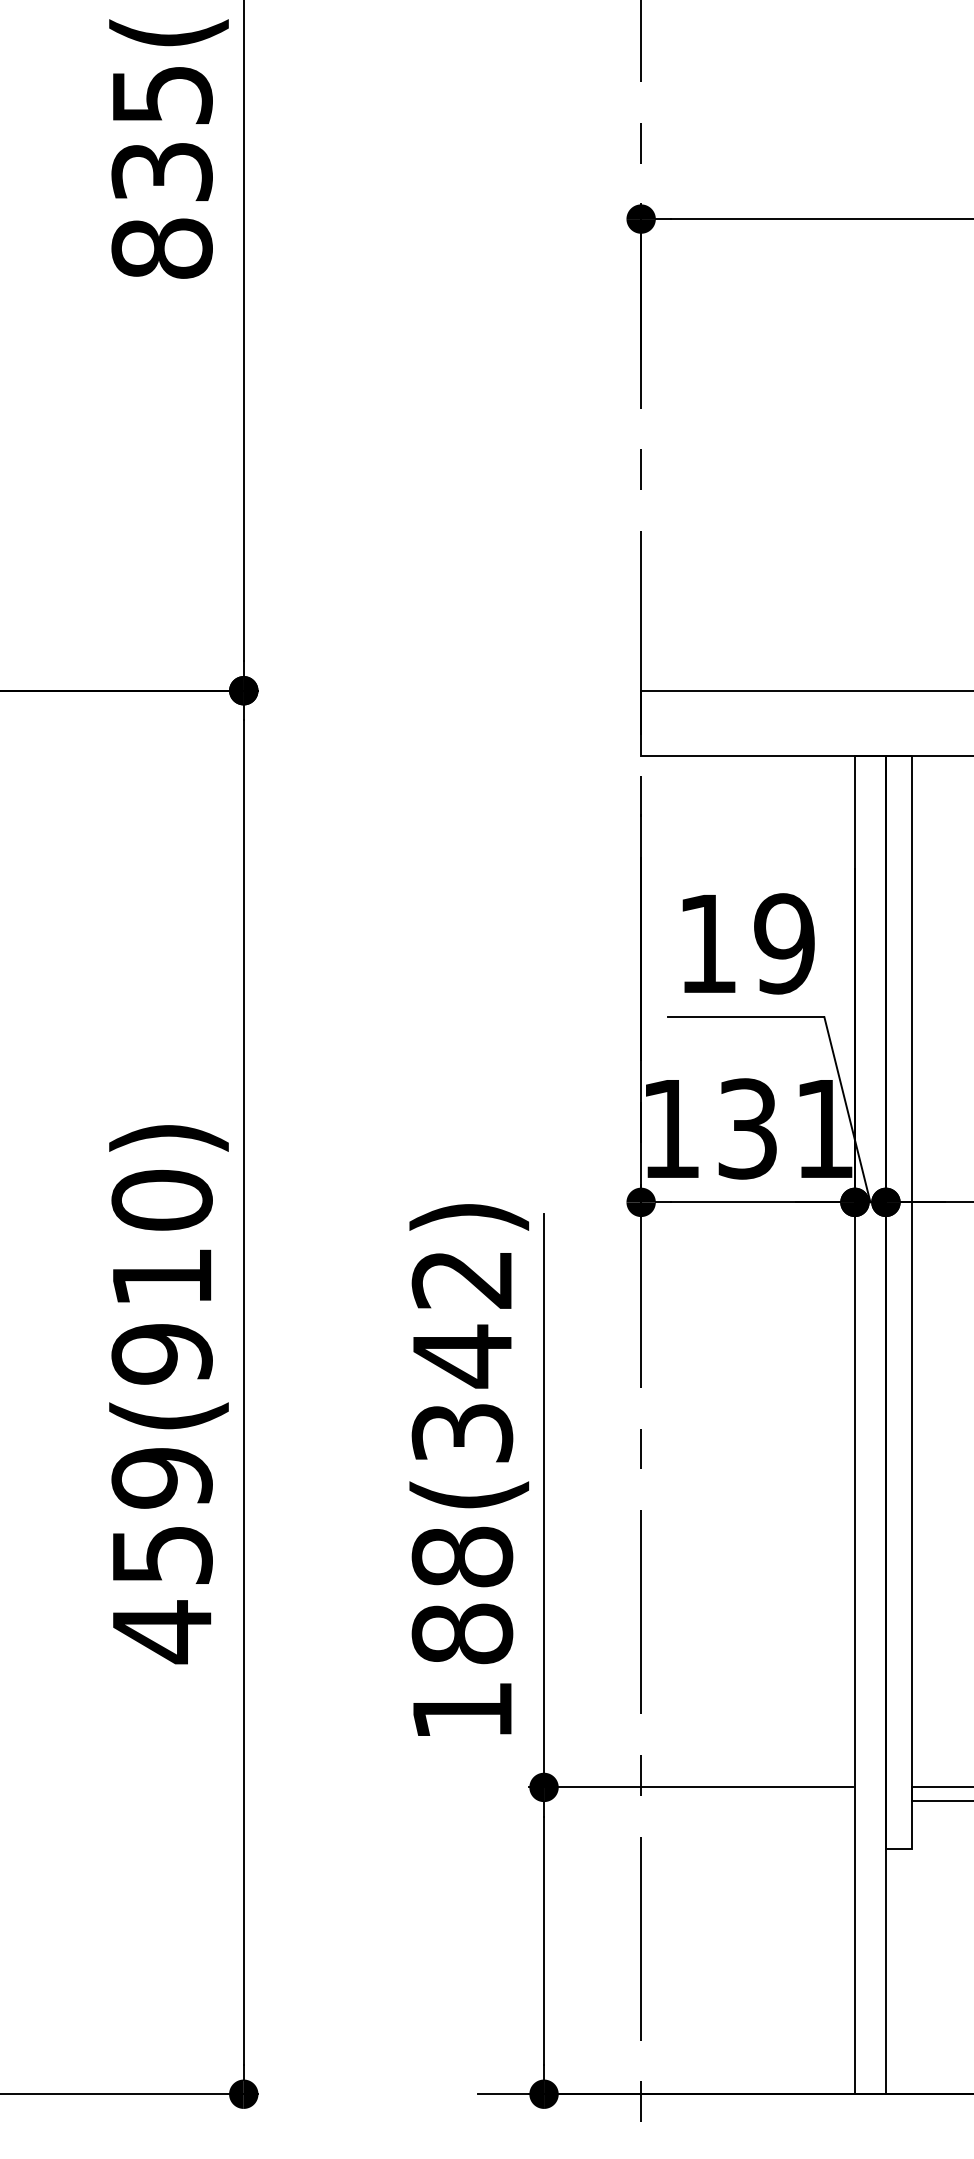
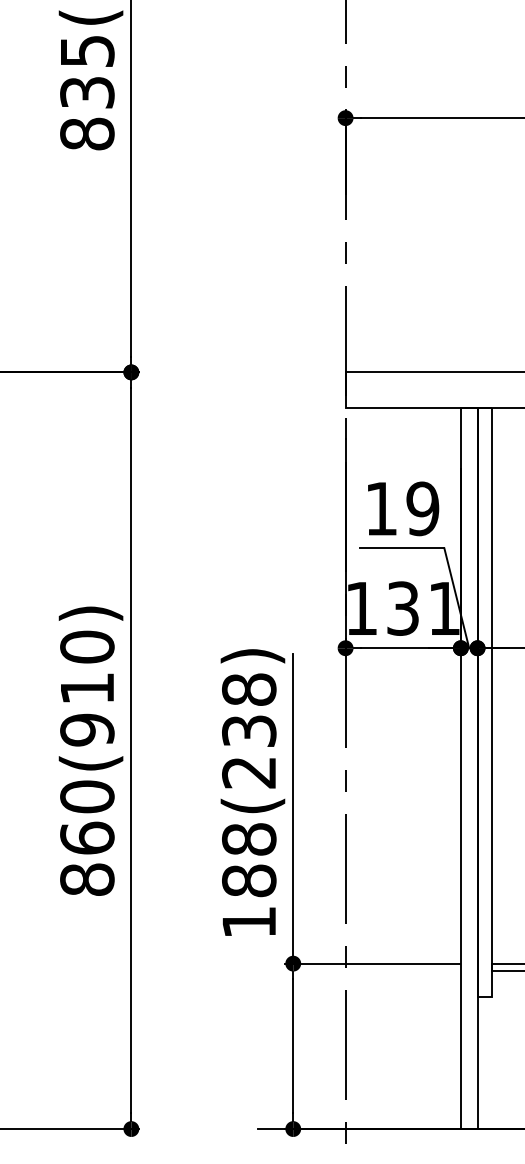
text: (462, 1354) -> (249, 730), 188(342) -> 188(238)
text: (162, 1555) -> (87, 838), 459(910) -> 860(910)

